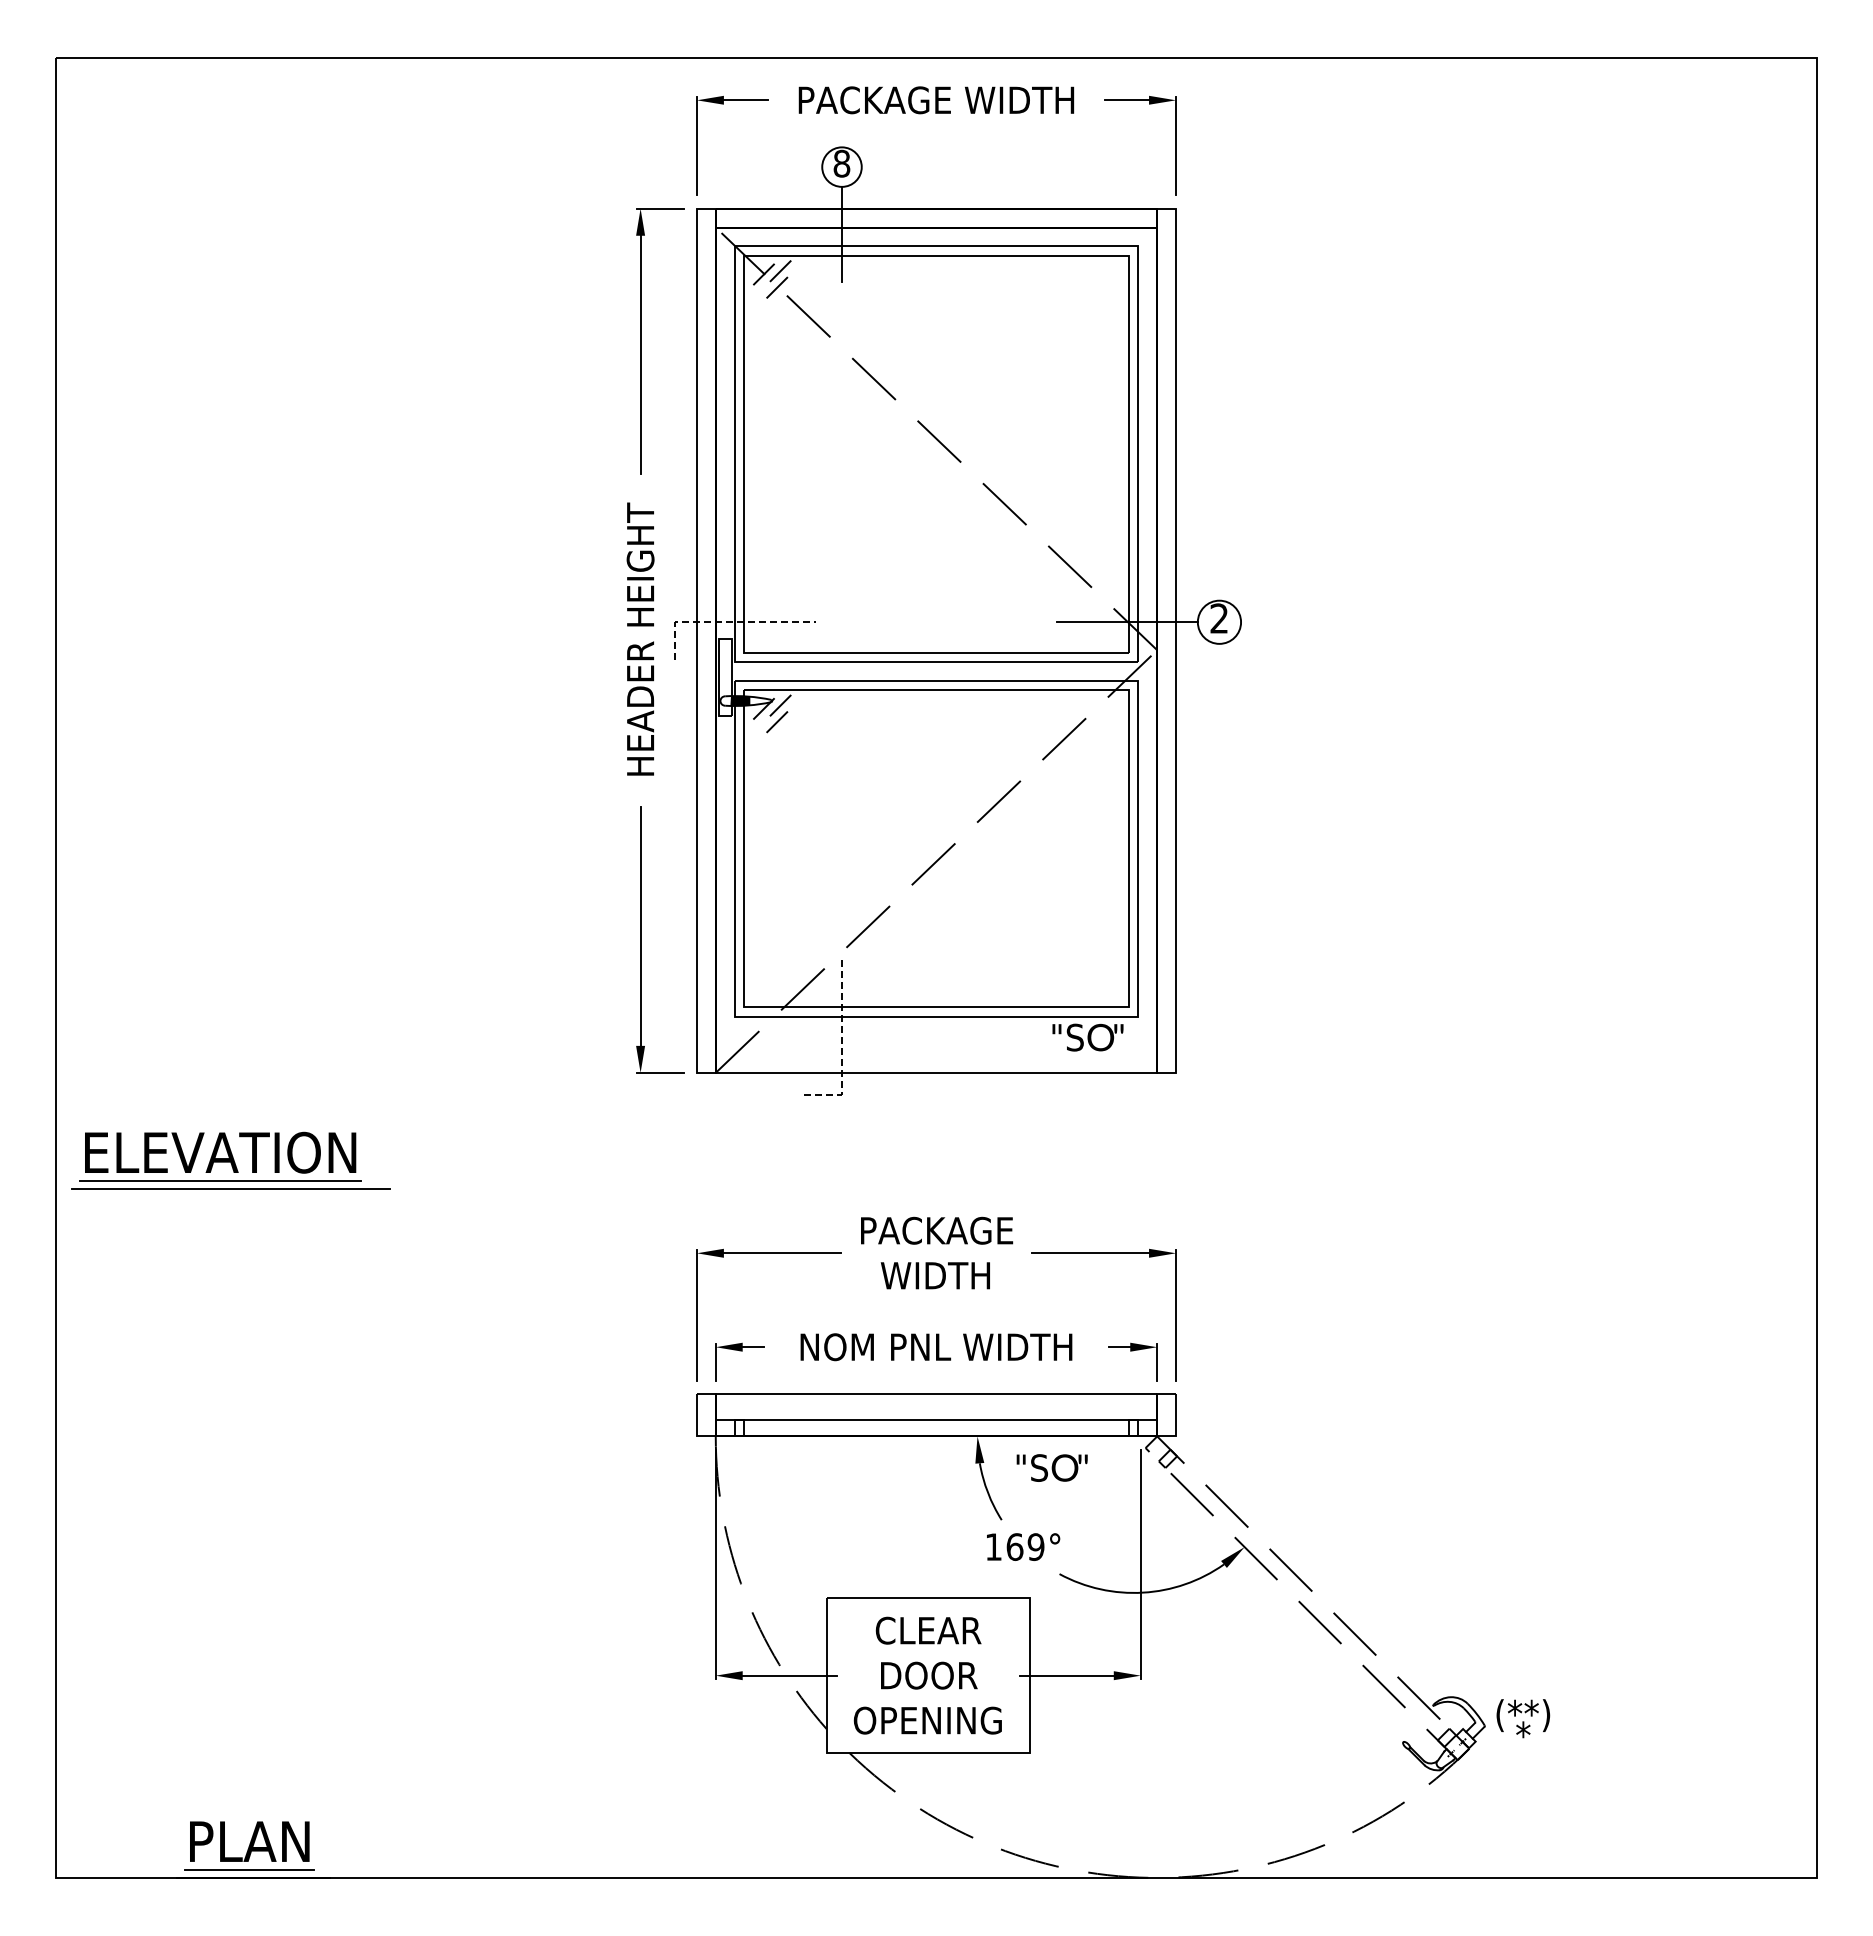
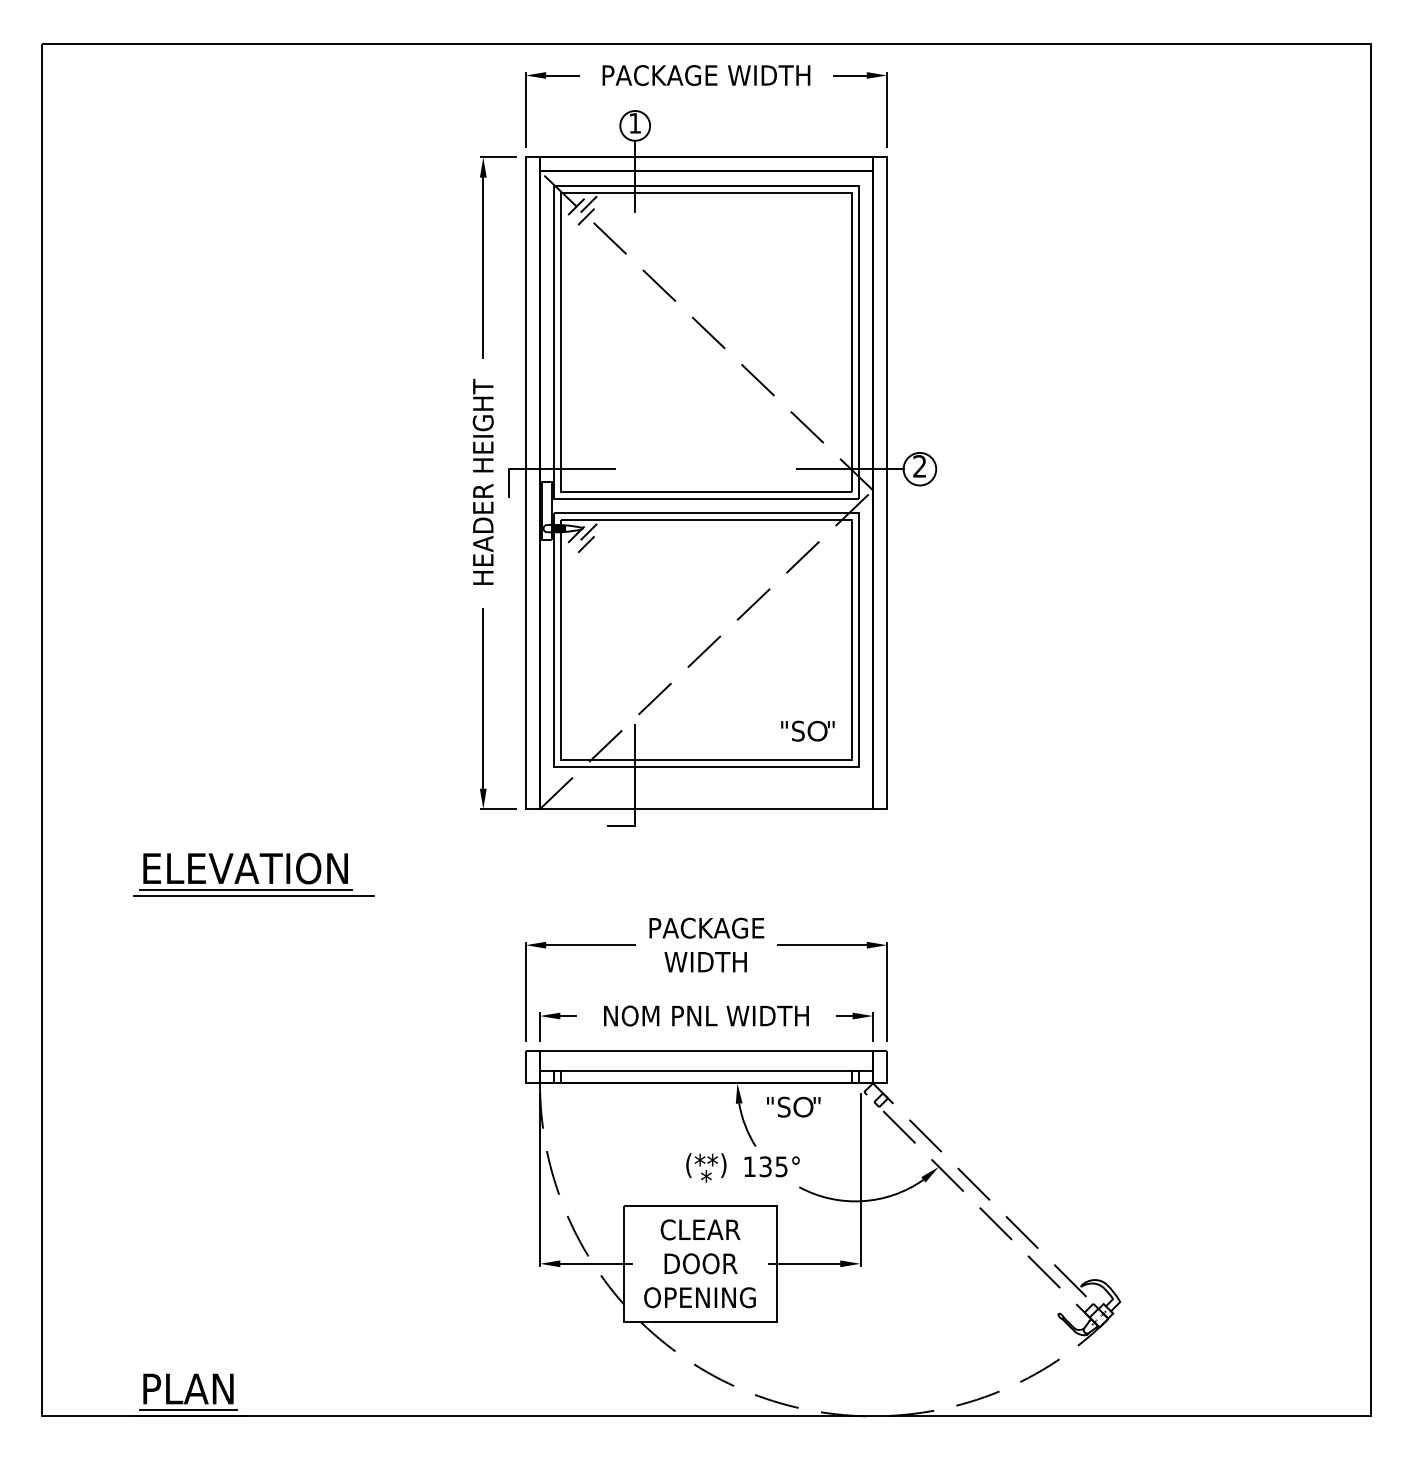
text: (841, 163) -> (634, 123), 8 -> 1
line: (726, 622) -> (548, 469), dashed -> solid
text: (1087, 1037) -> (807, 731), moved
line: (842, 1046) -> (635, 789), dashed -> solid
part: (231, 1160) -> (253, 874), moved
text: (1025, 1547) -> (773, 1167), 169° -> 135°
text: (1523, 1718) -> (706, 1167), moved

